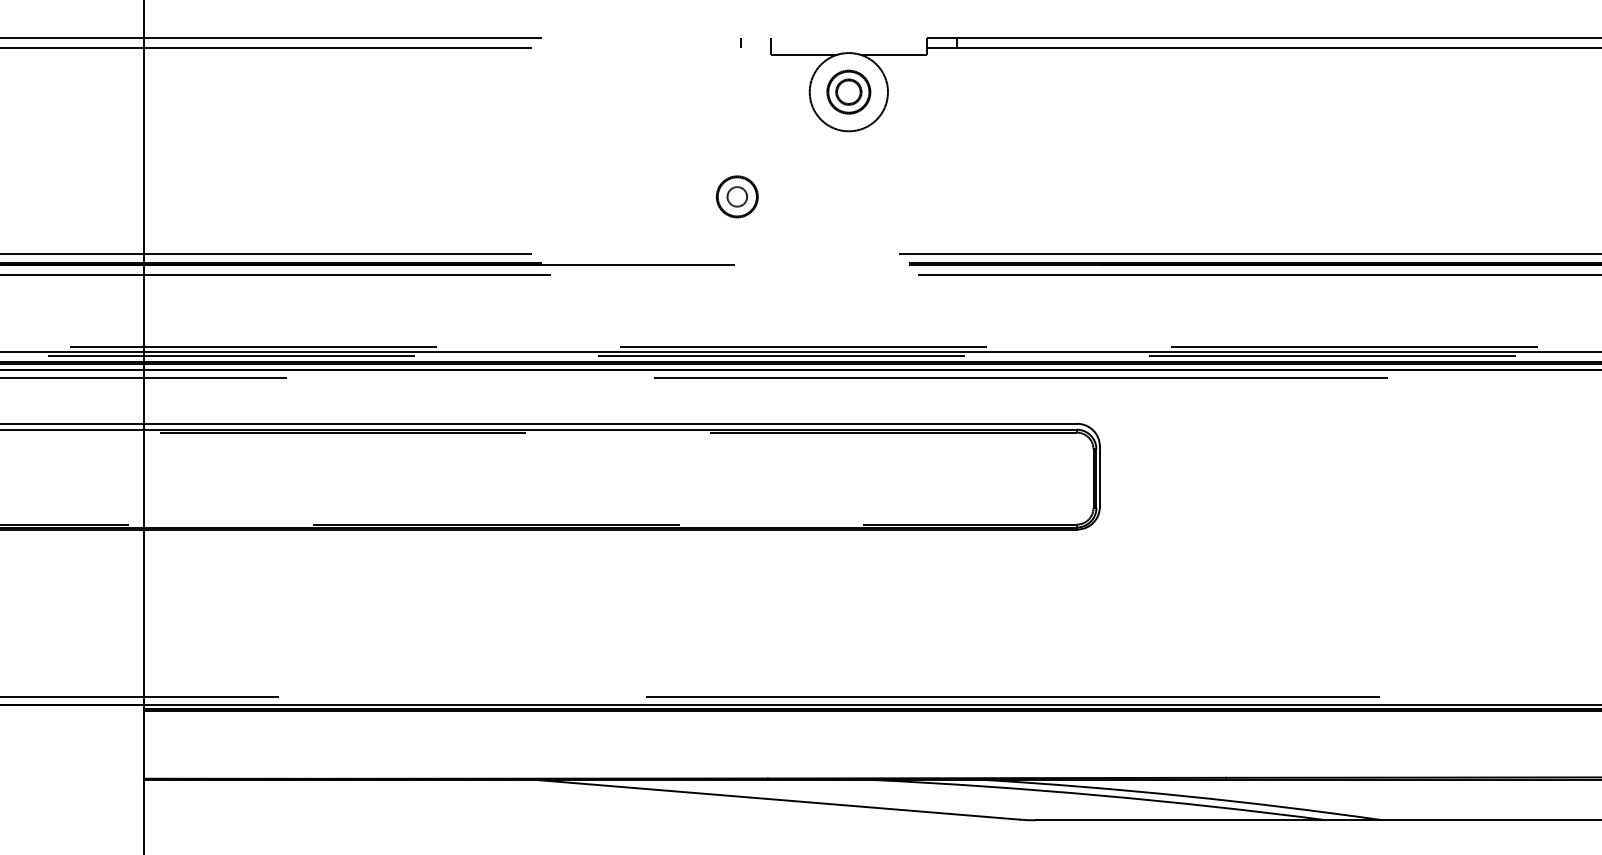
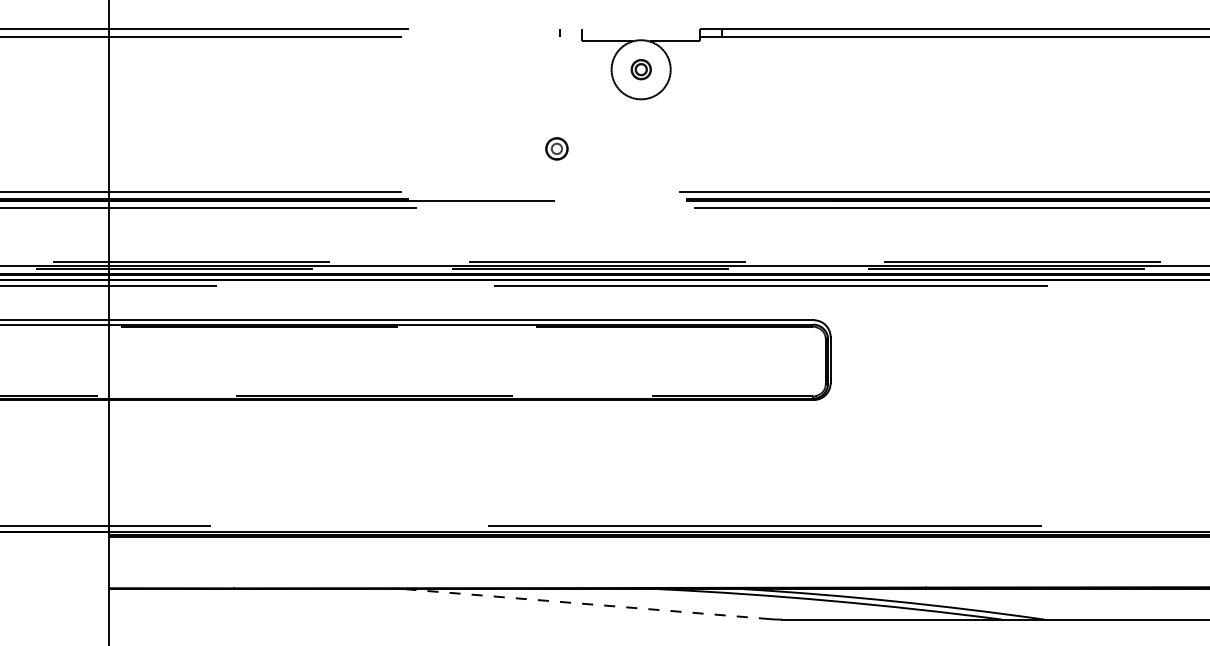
part: (849, 91) -> (641, 69), size x0.6
part: (736, 196) -> (556, 148), size x0.7
line: (776, 800) -> (586, 604), solid -> dashed

